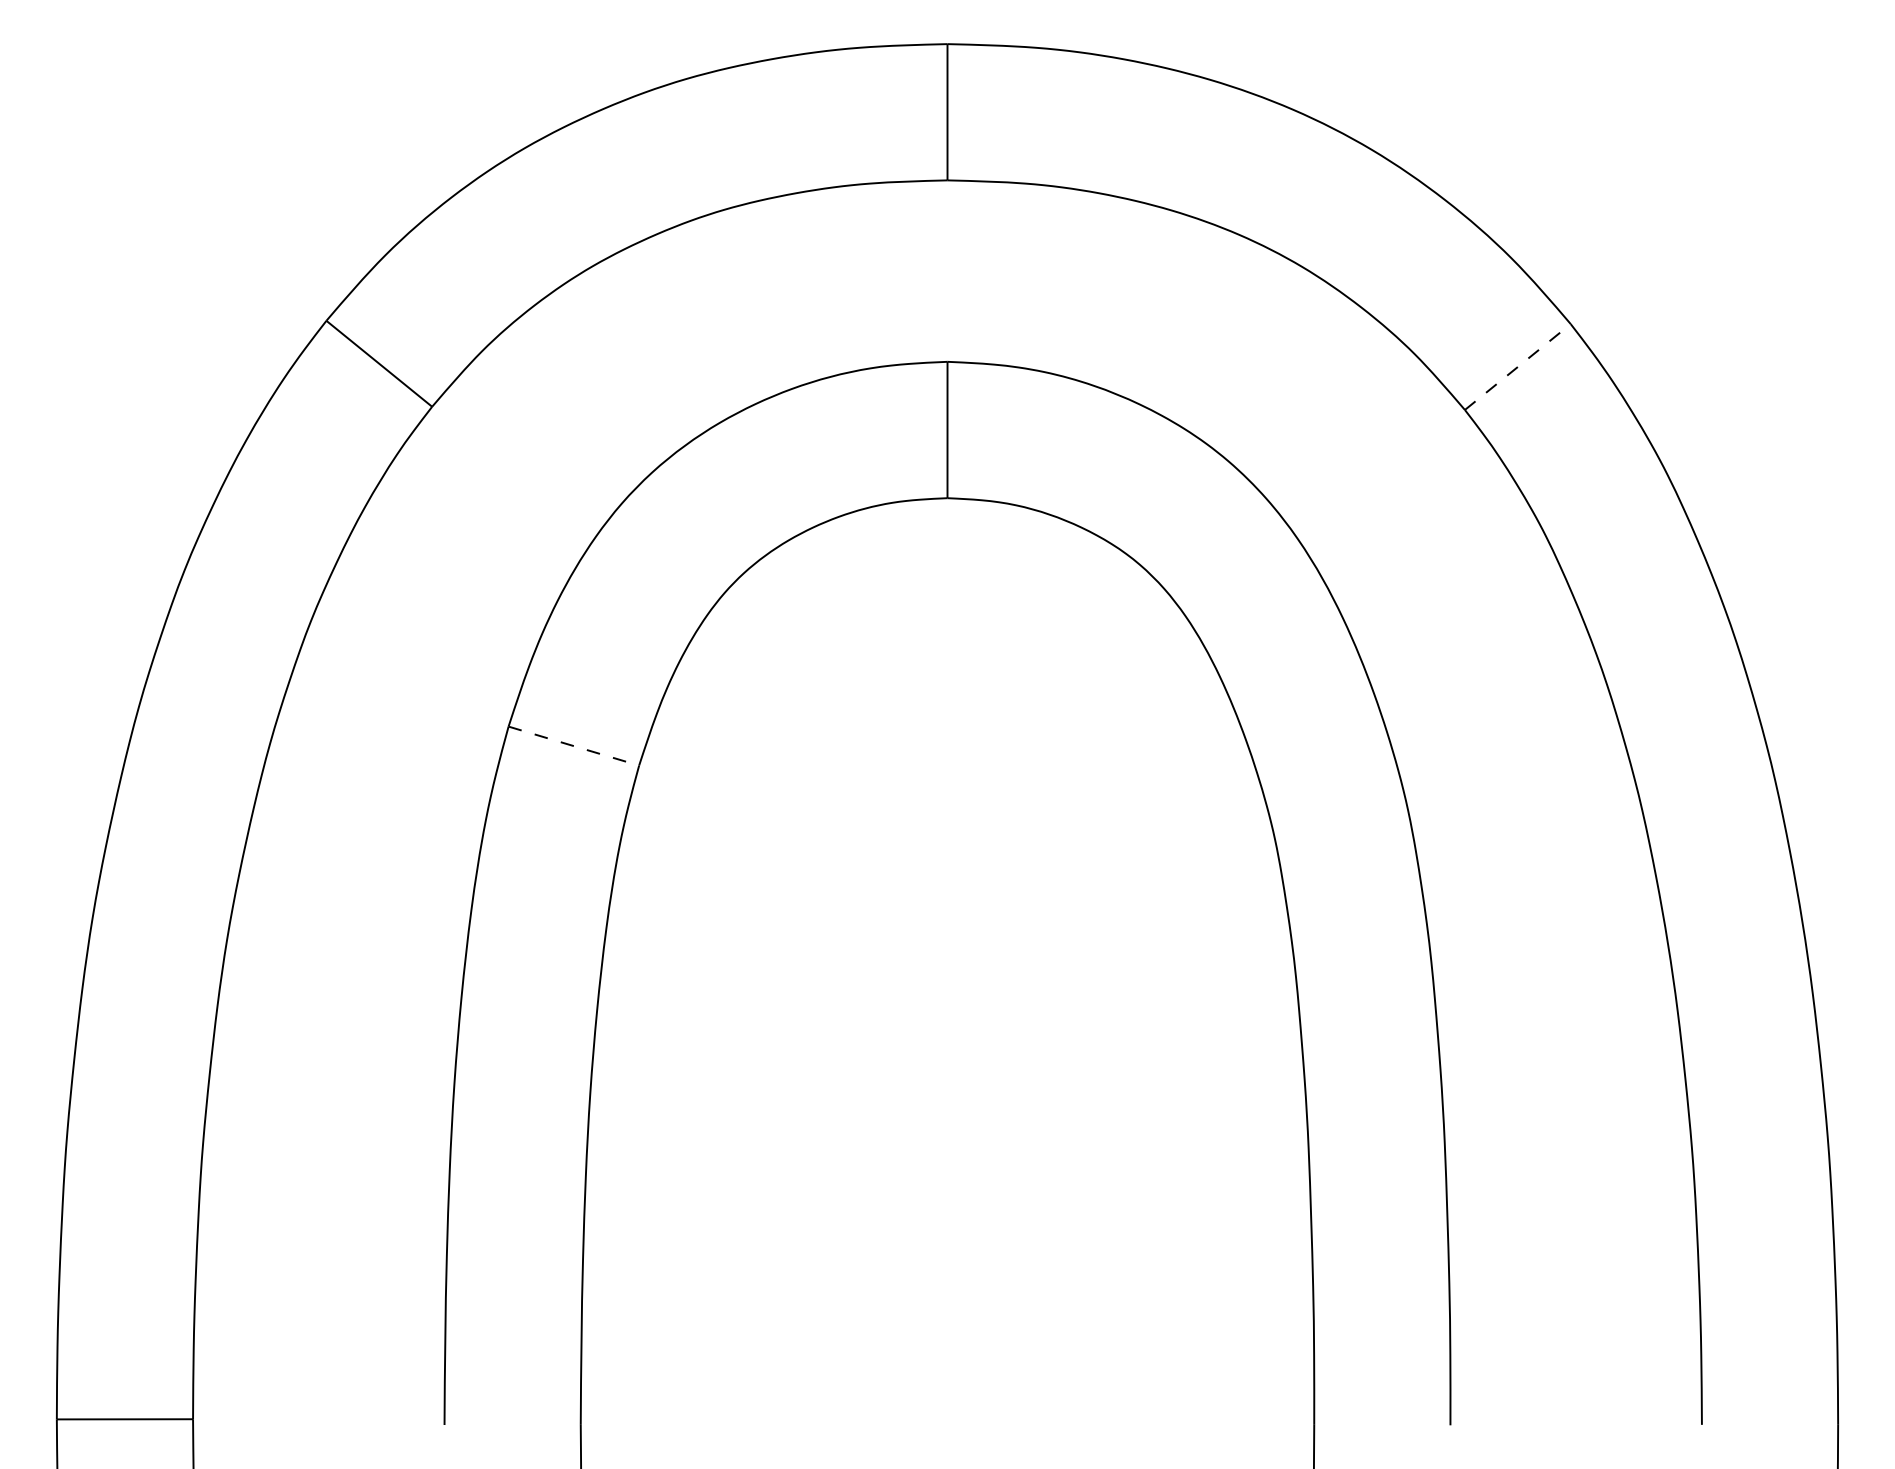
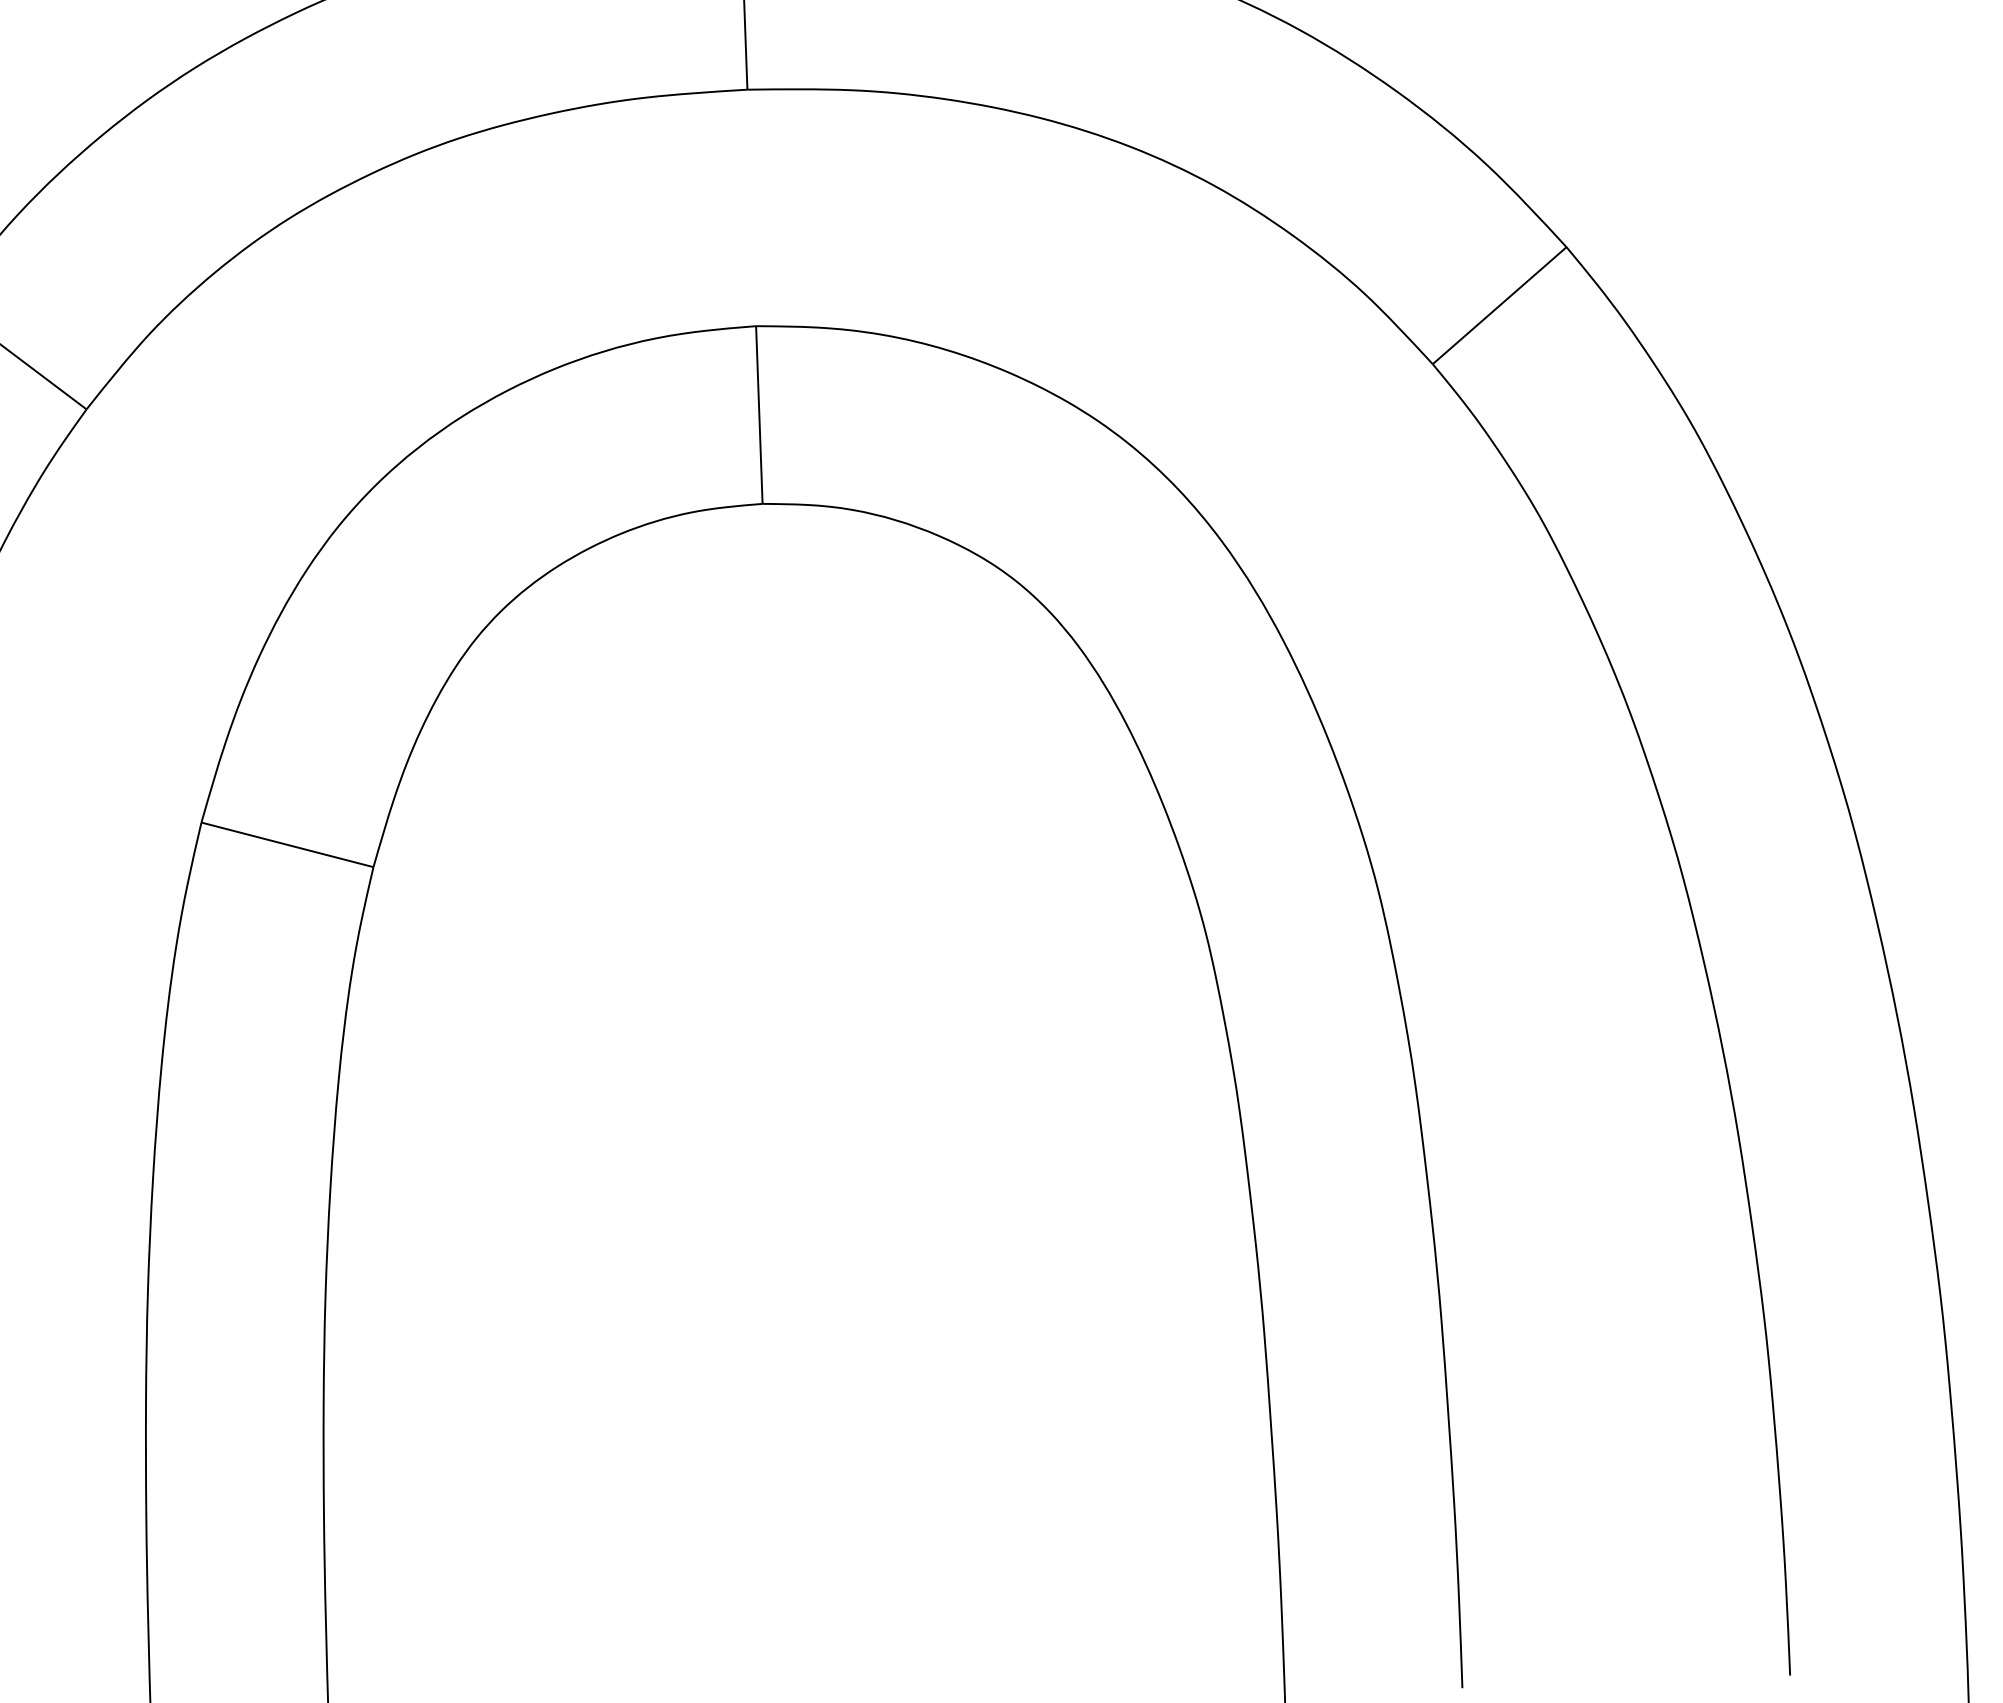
line: (1517, 367) -> (1499, 306), dashed -> solid
line: (574, 746) -> (288, 845), dashed -> solid

